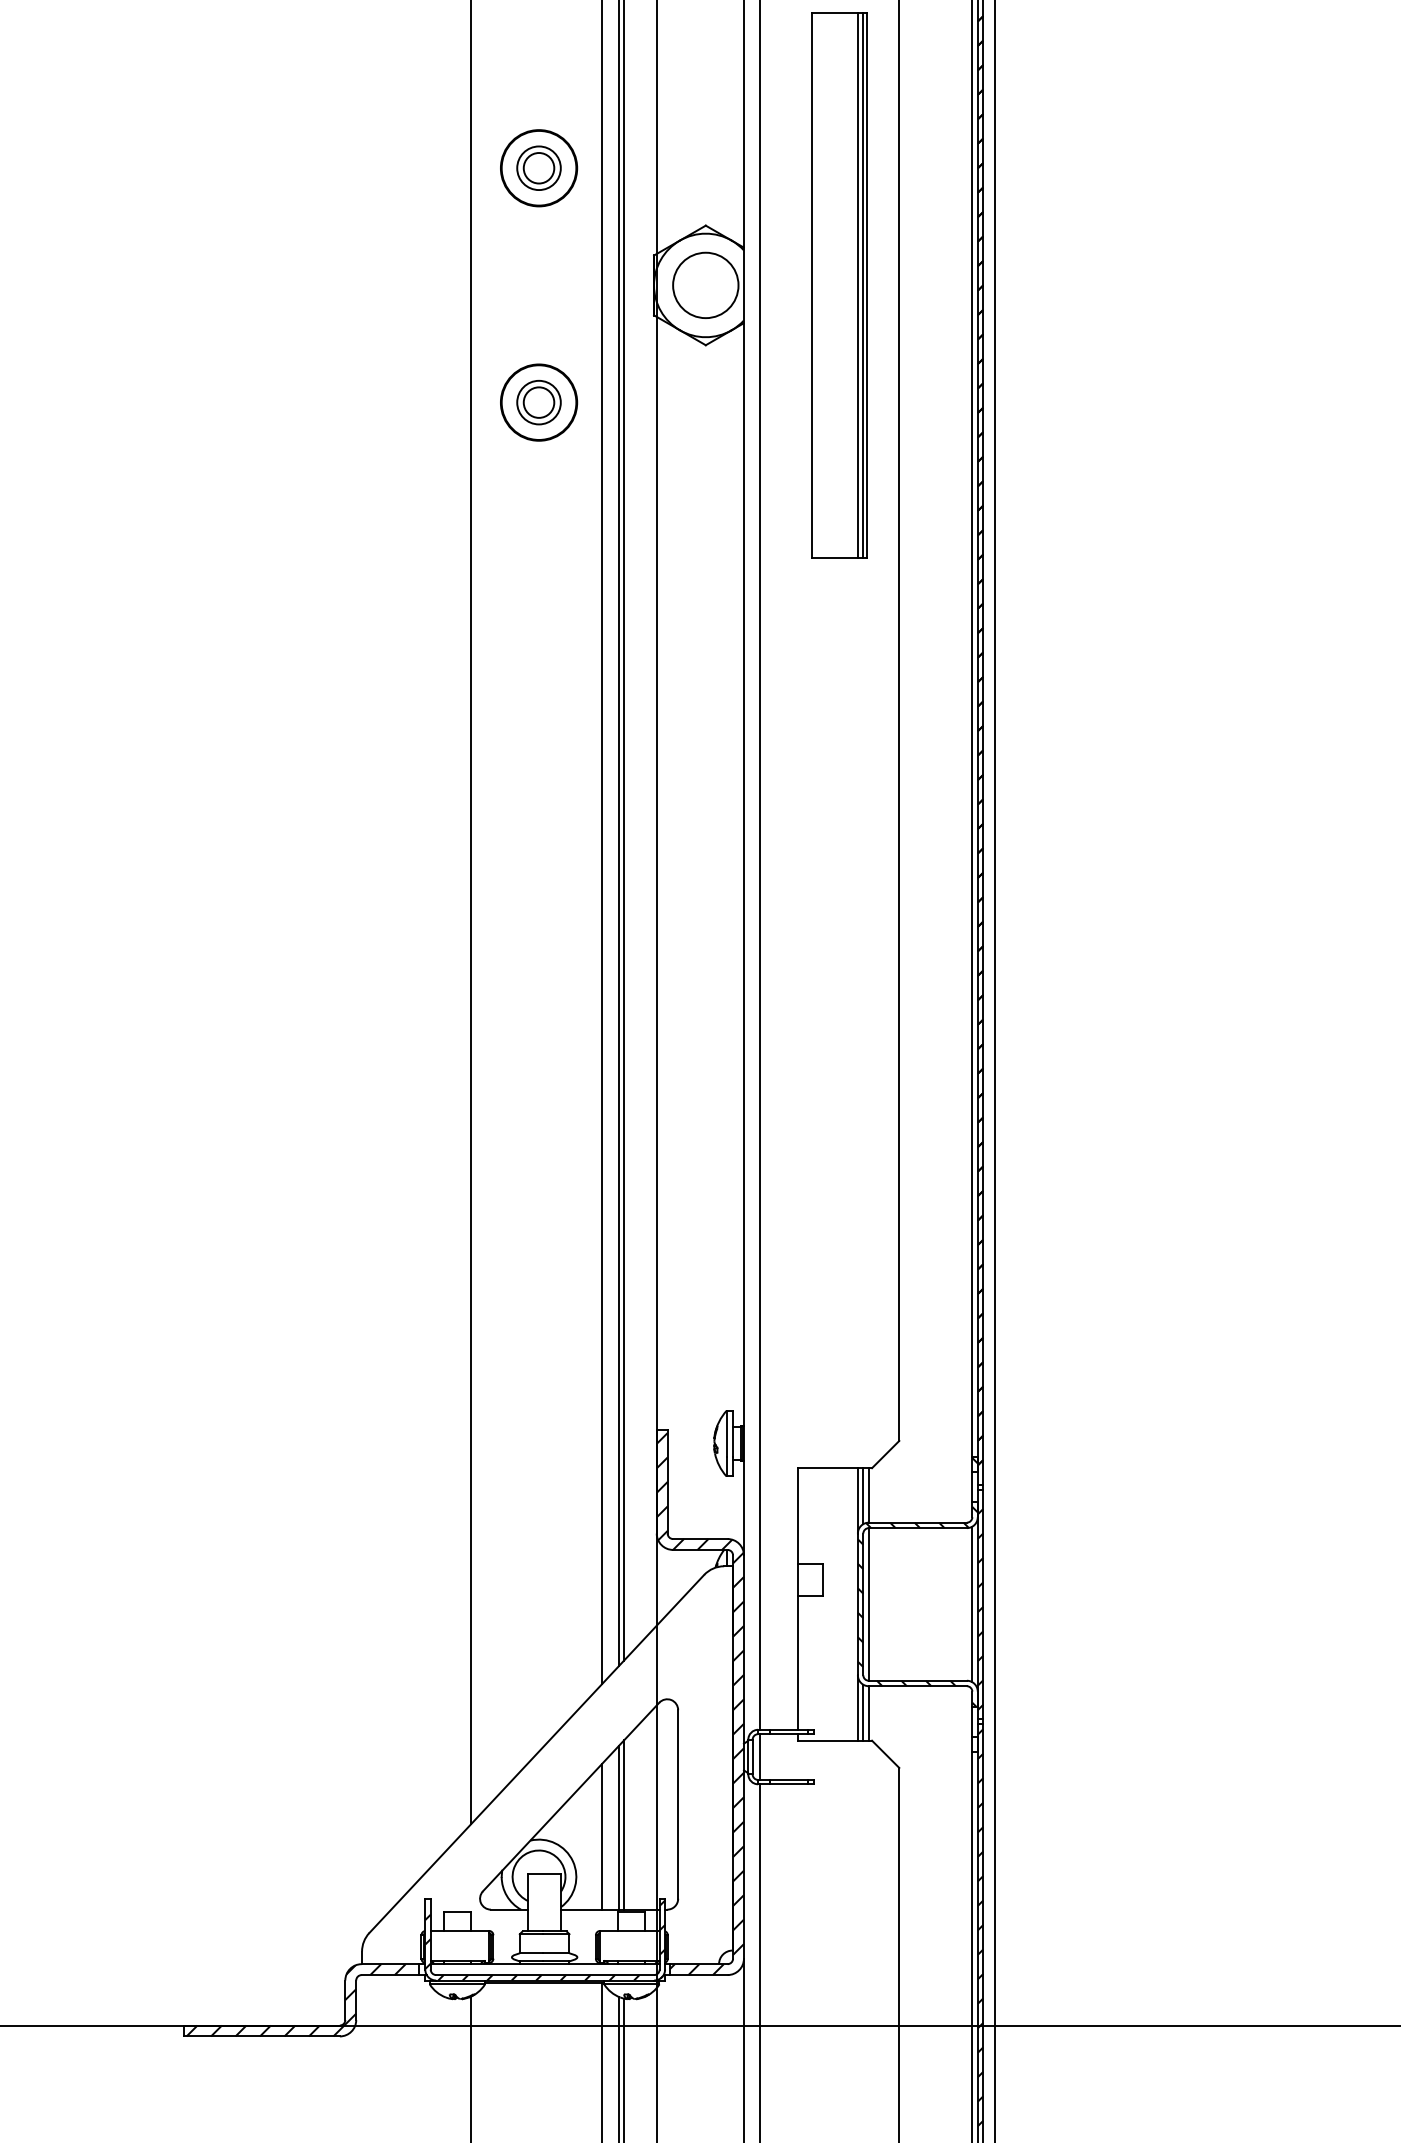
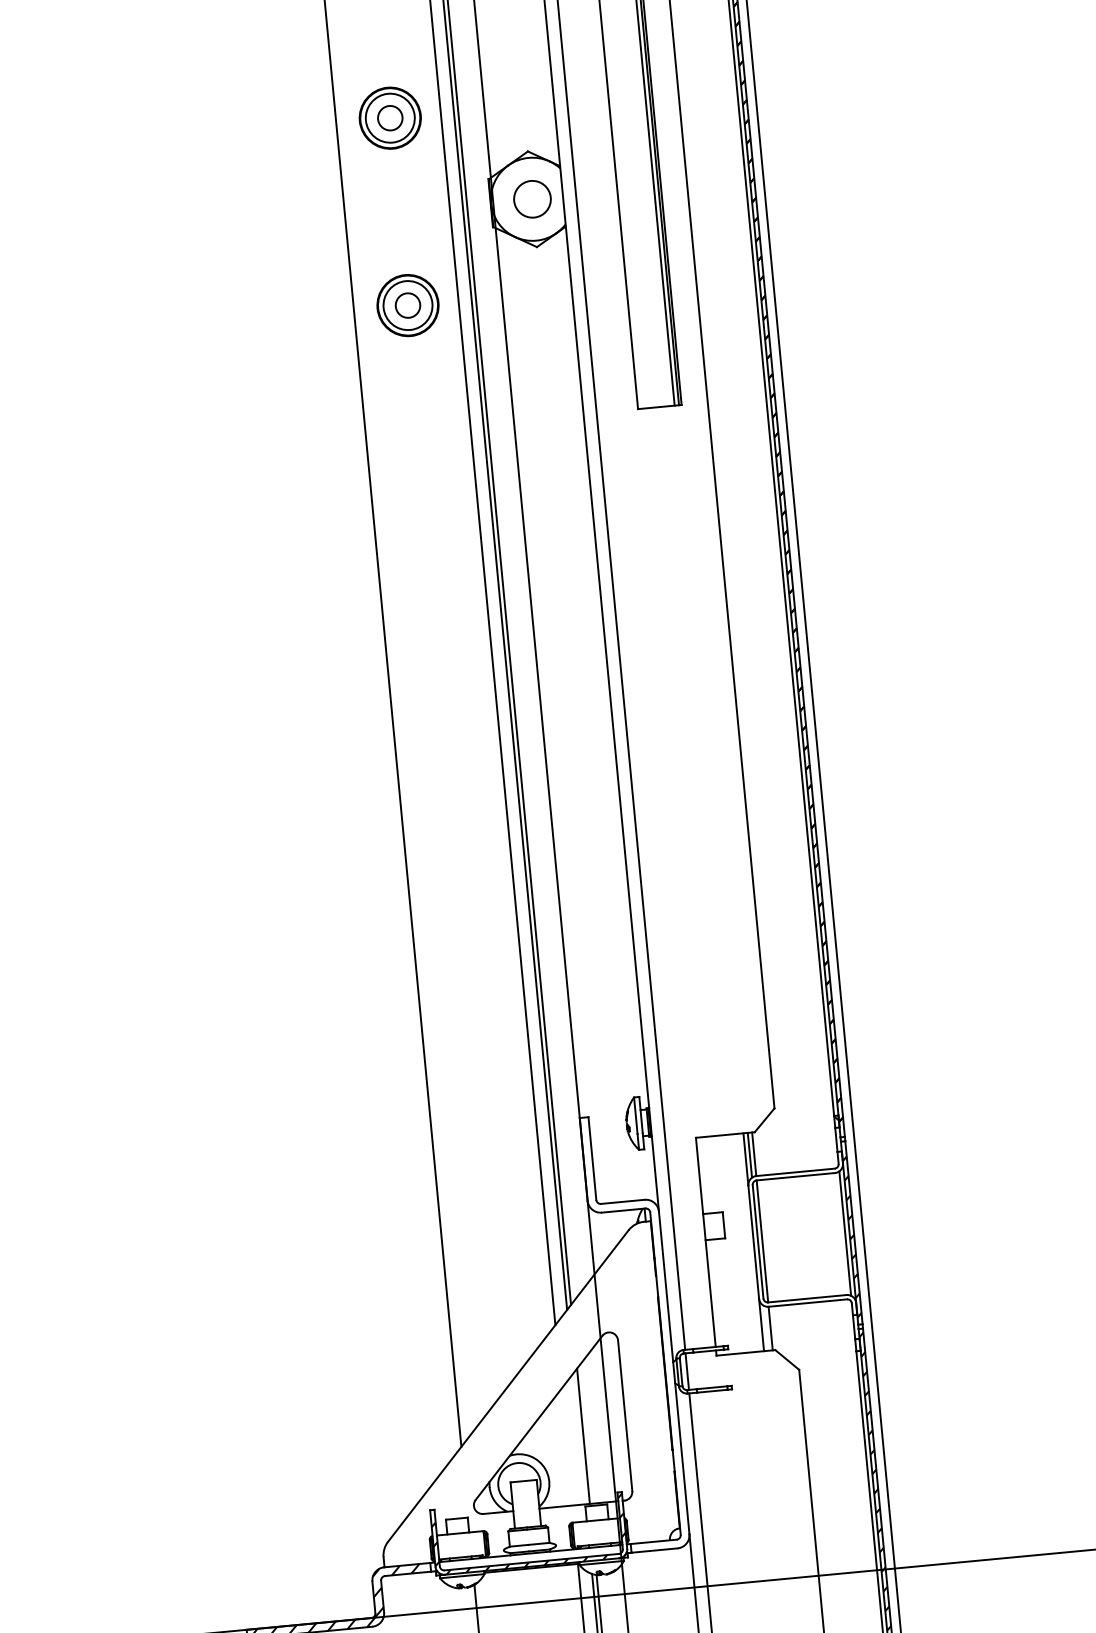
circle: (538, 168) -> (389, 118), size x1.4
circle: (705, 285) -> (532, 199), size x0.7
circle: (538, 402) -> (407, 305), size x1.4
hatch: (917, 1606) -> (801, 1239), removed
hatch: (699, 1704) -> (634, 1334), removed
line: (863, 1712) -> (766, 1328), removed
line: (618, 1827) -> (579, 1438), removed
line: (602, 1836) -> (567, 1447), removed

